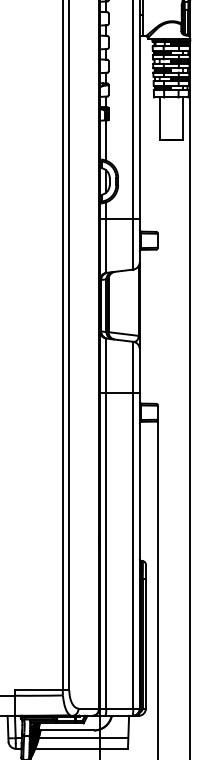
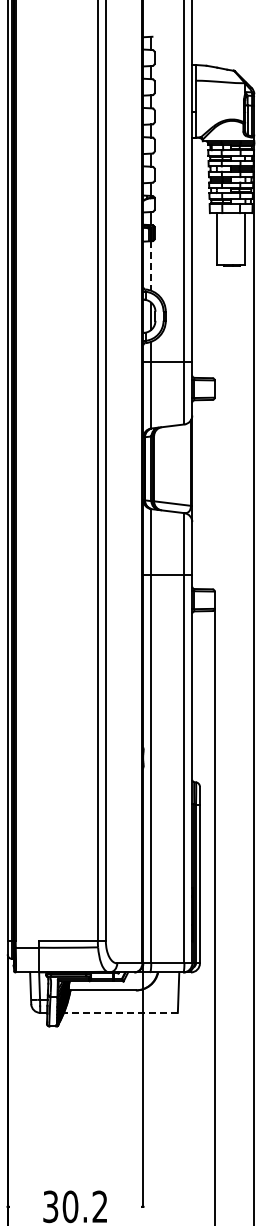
line: (106, 140) -> (151, 266), solid -> dashed
line: (83, 737) -> (123, 999), removed
line: (81, 748) -> (120, 1012), solid -> dashed

